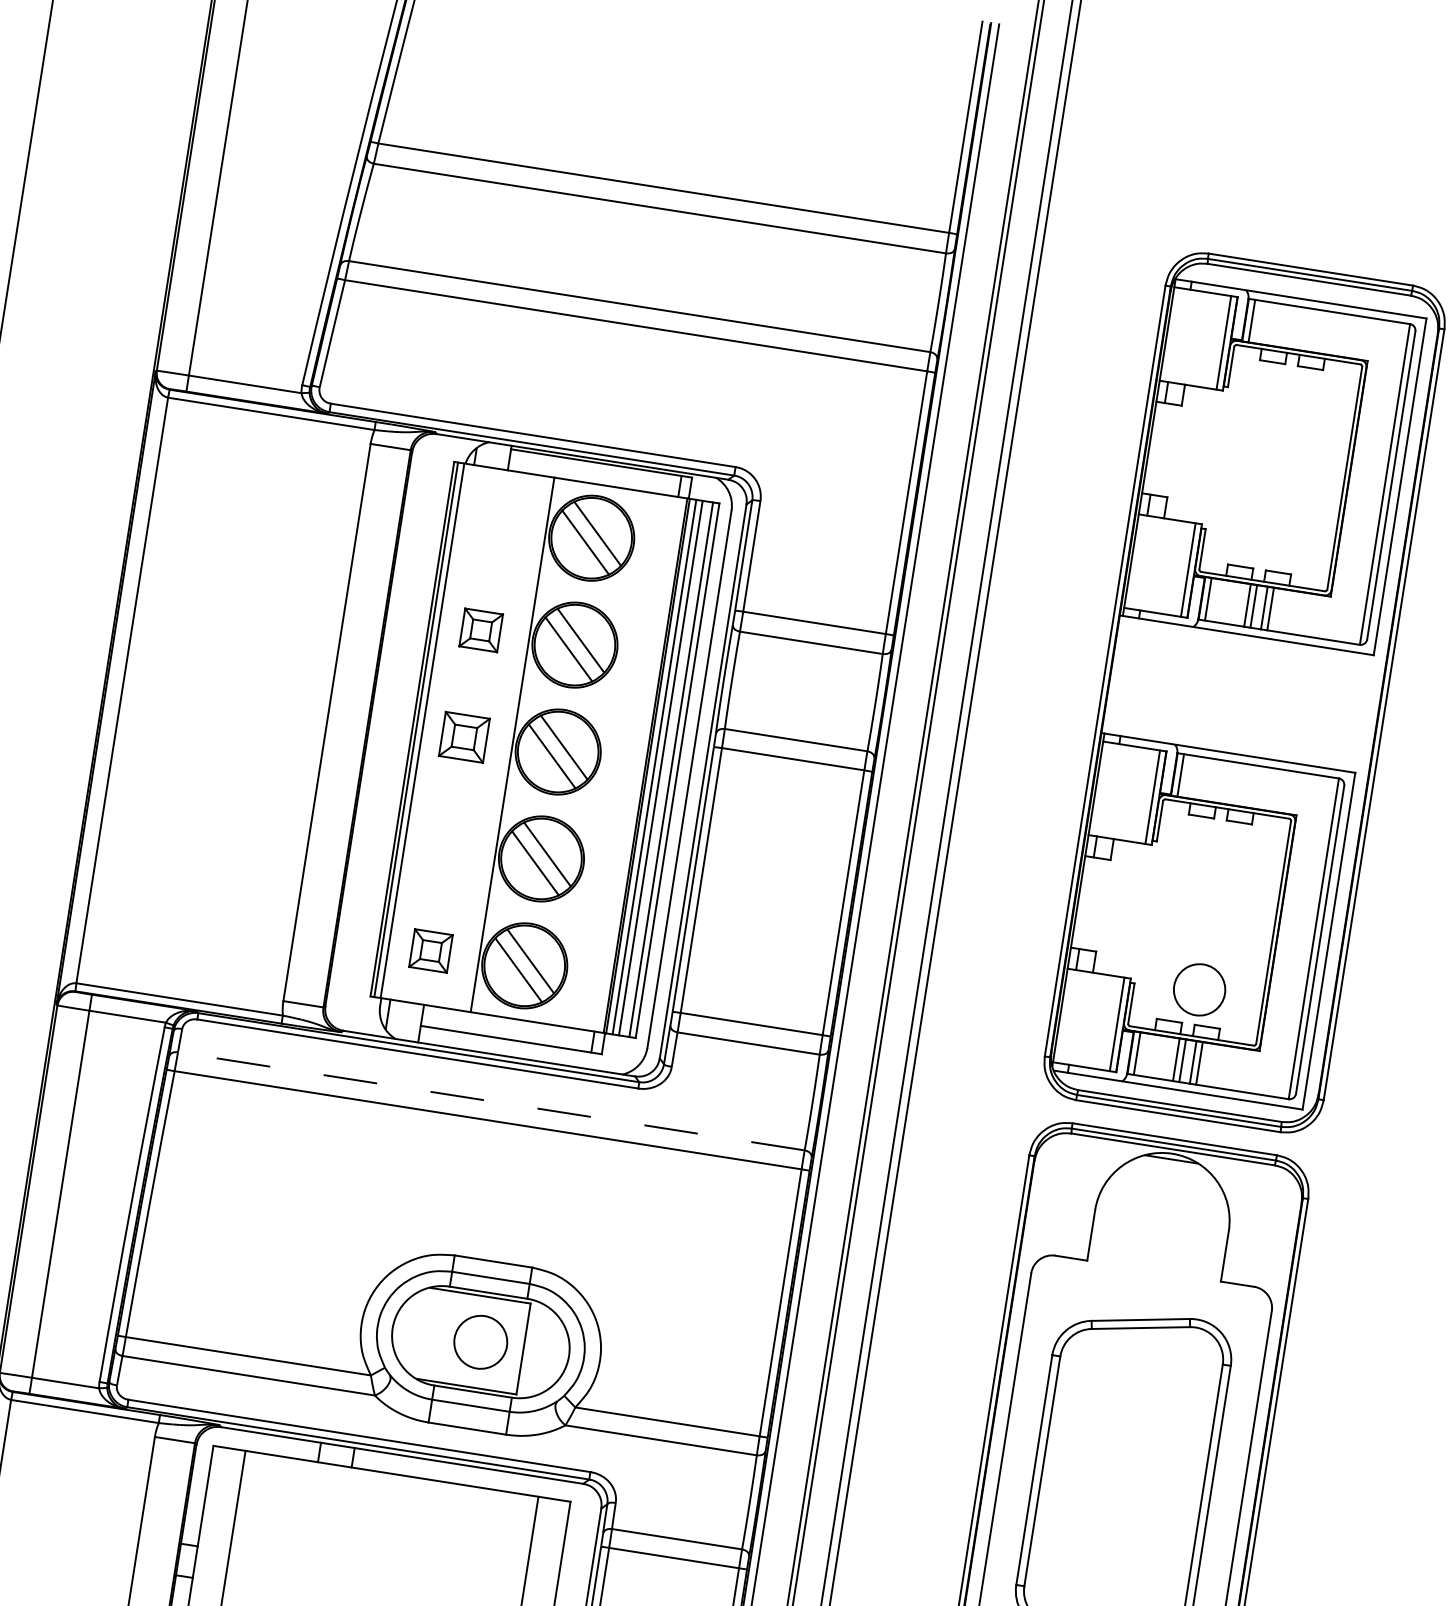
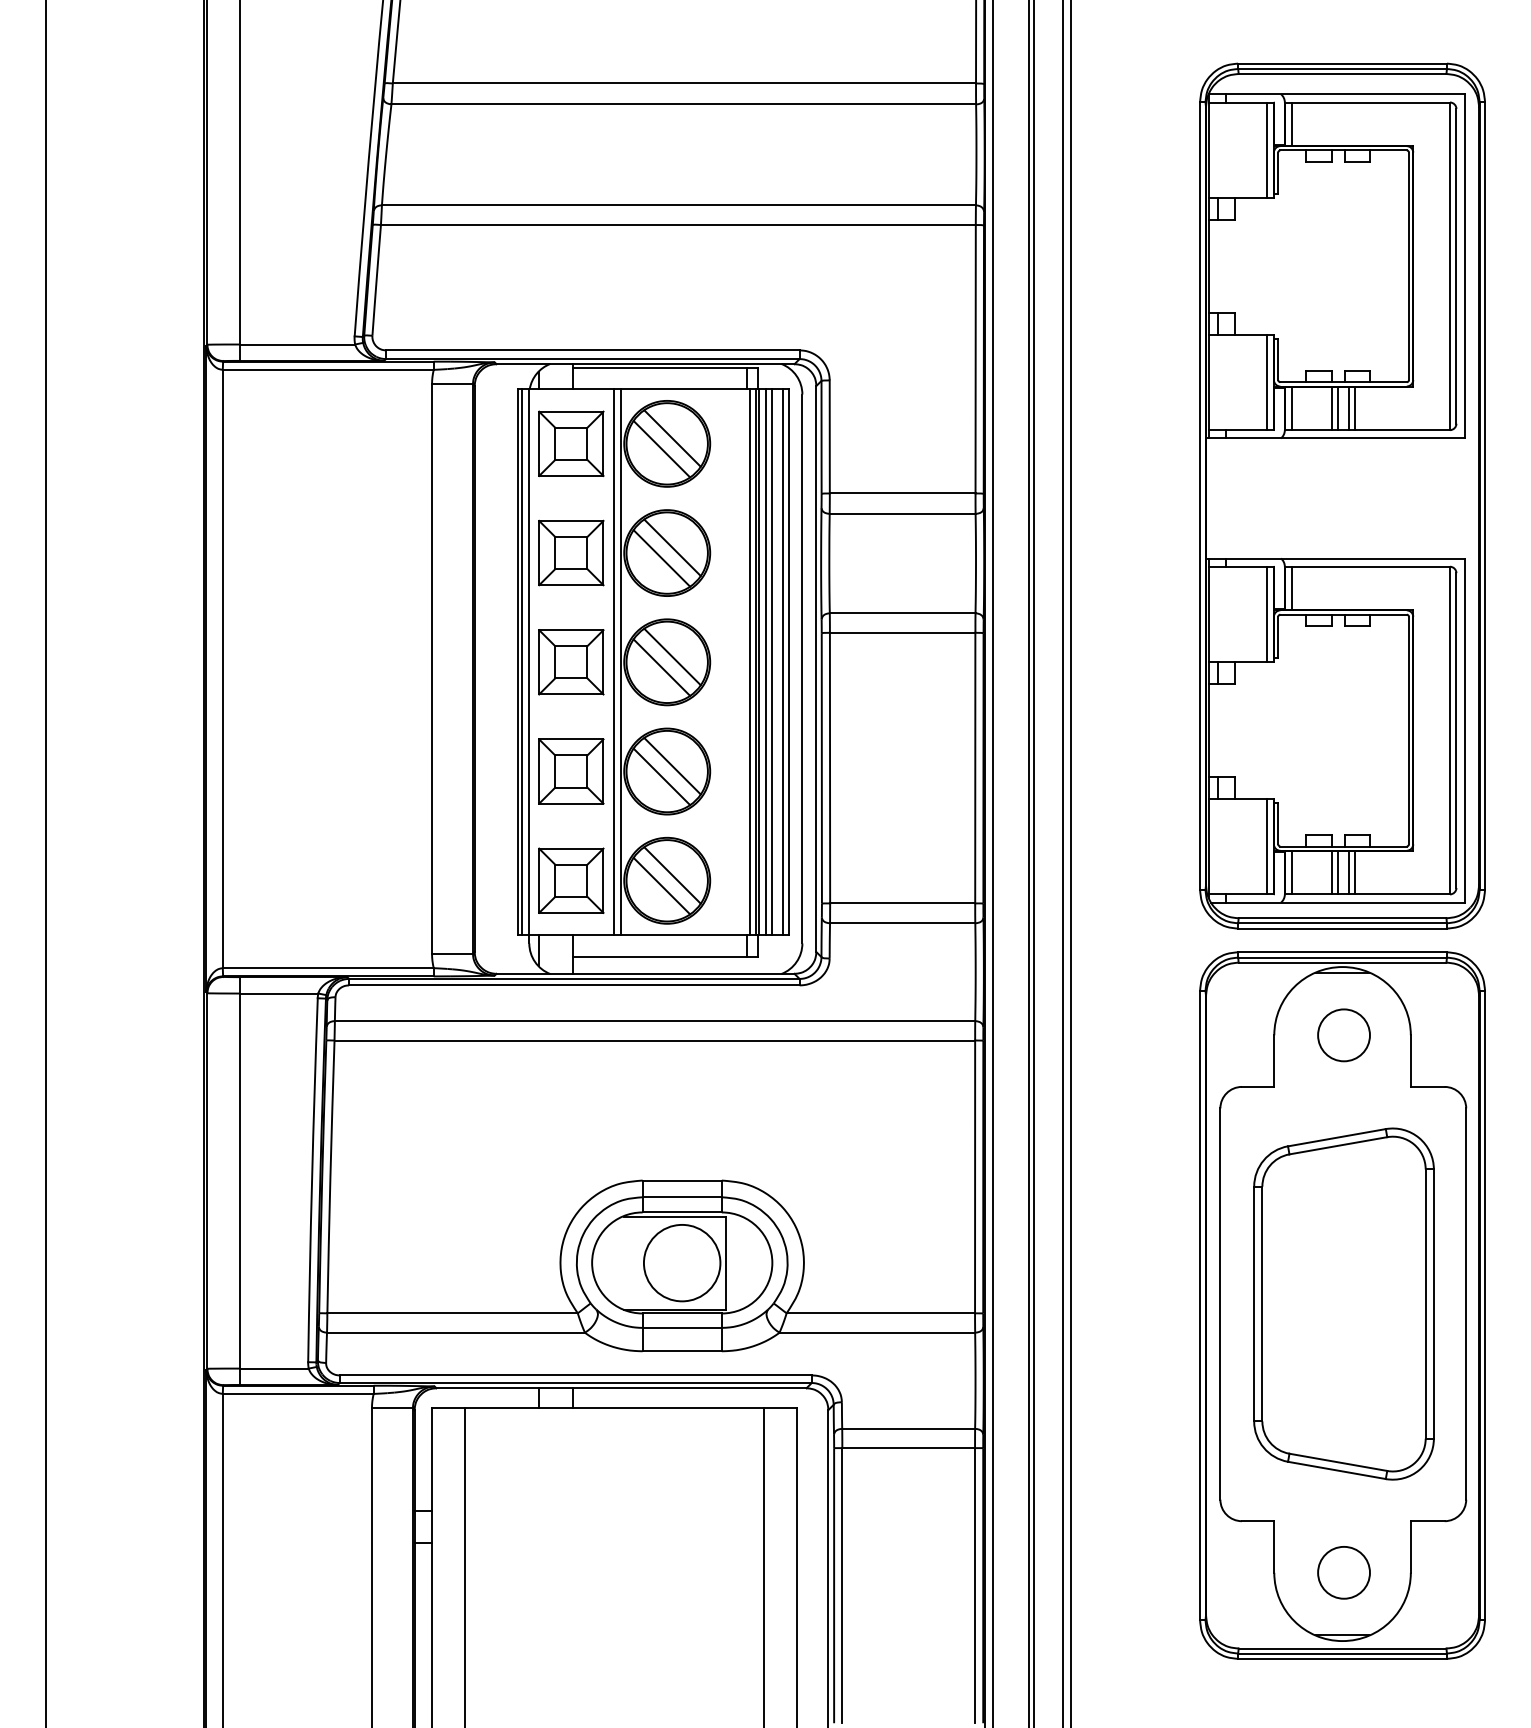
part: (498, 523) -> (571, 443), added
part: (481, 629) -> (571, 552), size x1.67
part: (464, 737) -> (571, 662), size x1.43
line: (506, 744) -> (614, 662), added
line: (639, 764) -> (750, 662), added
part: (447, 844) -> (571, 771), added
part: (431, 950) -> (571, 880), size x1.67
circle: (1199, 989) -> (1343, 1035), moved
line: (490, 1101) -> (654, 1021), dashed -> solid
circle: (480, 1341) -> (681, 1262), size x1.43

